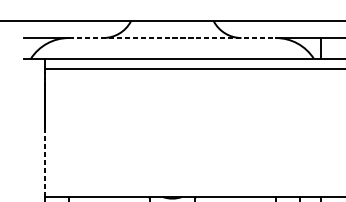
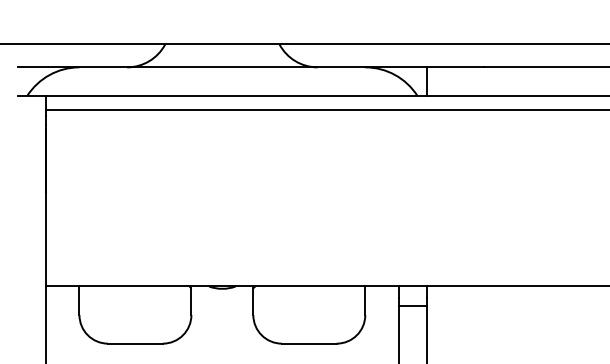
line: (172, 38) -> (222, 67), dashed -> solid
line: (44, 162) -> (46, 239), dashed -> solid

